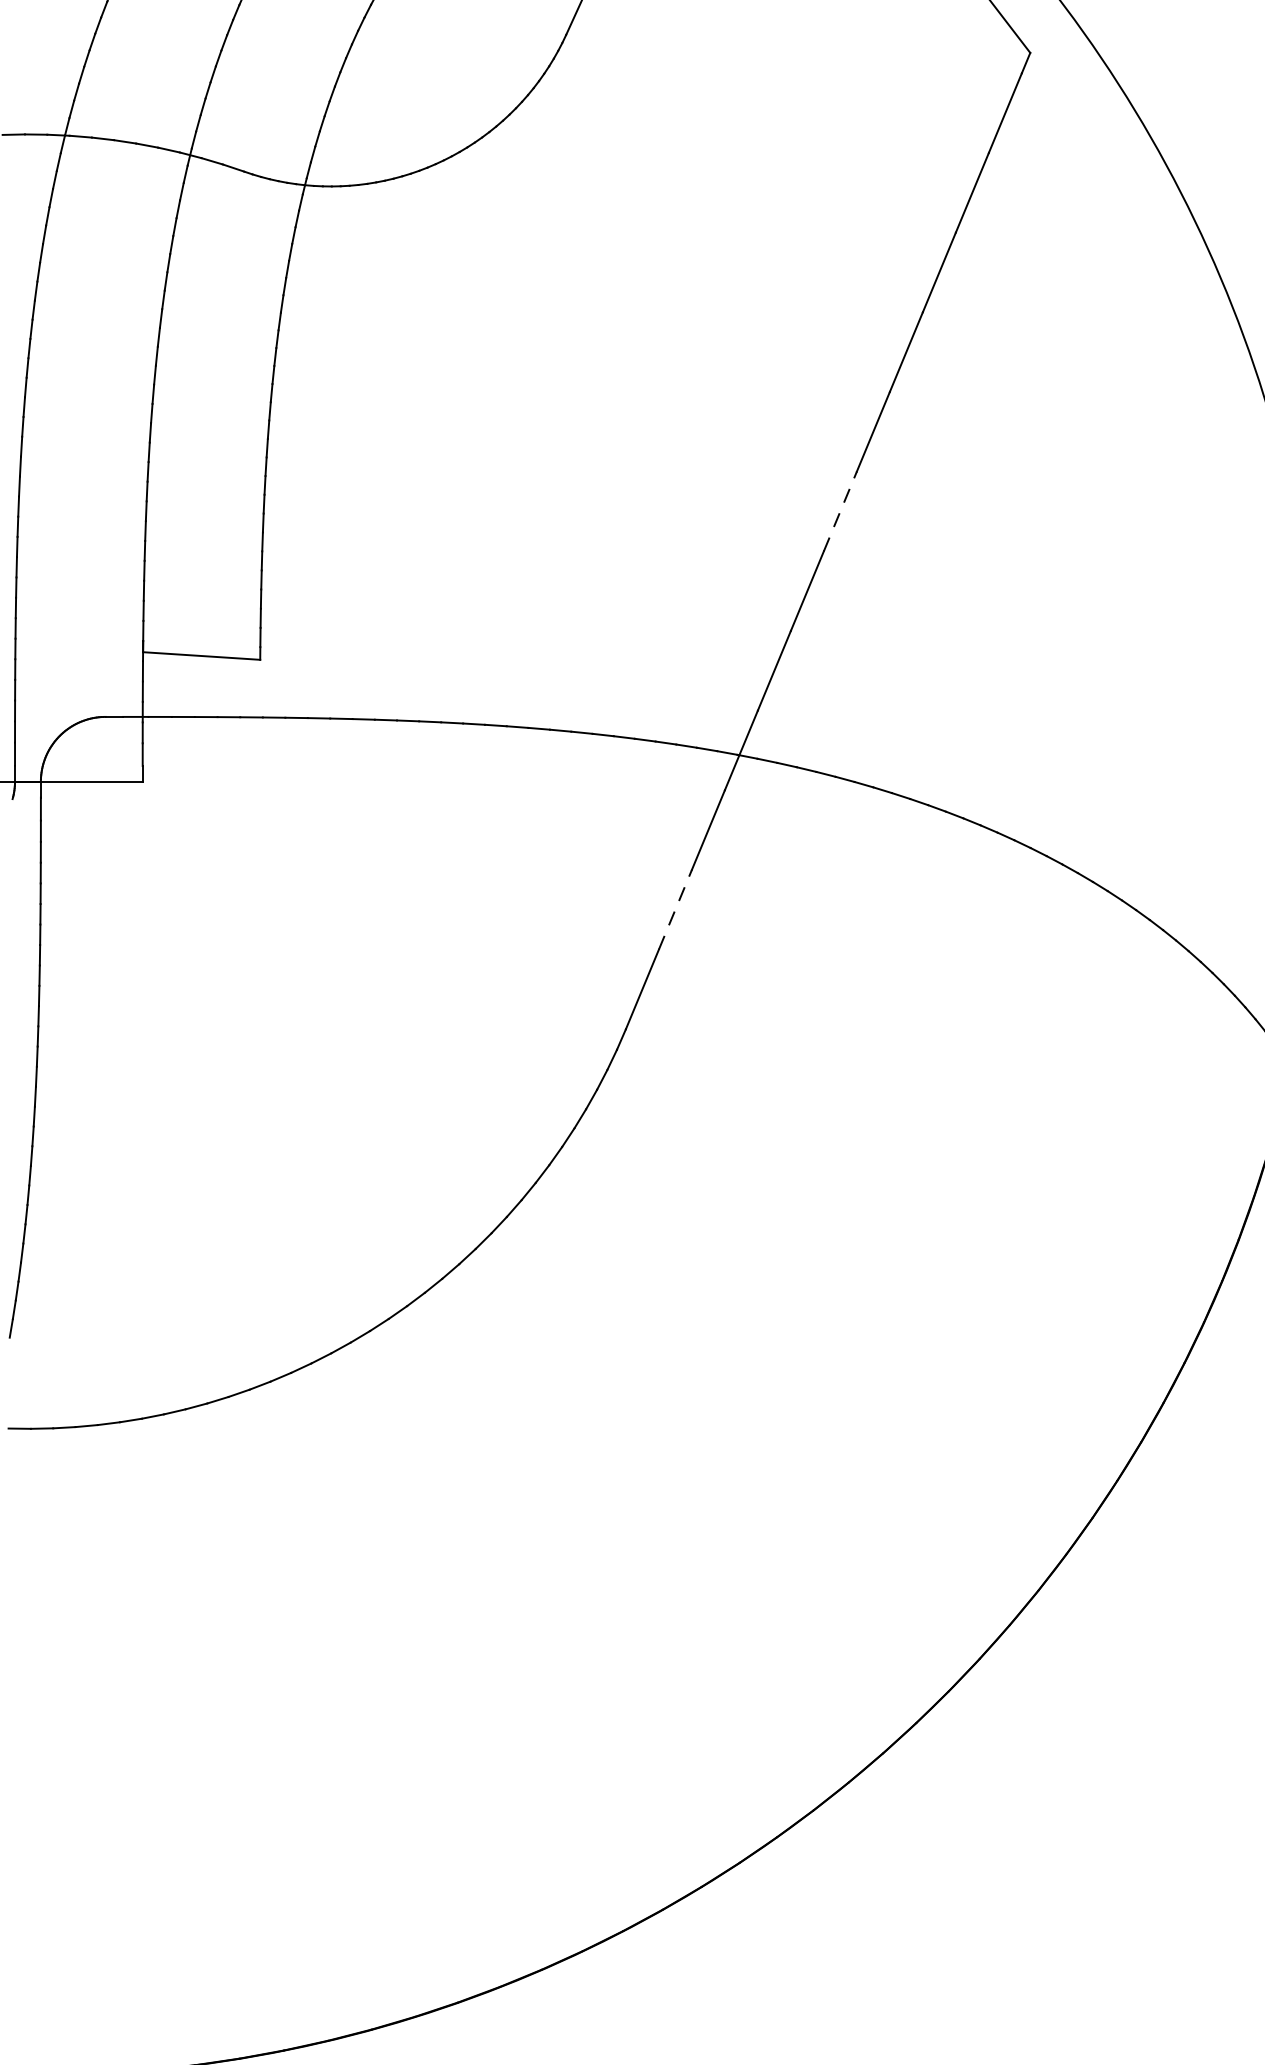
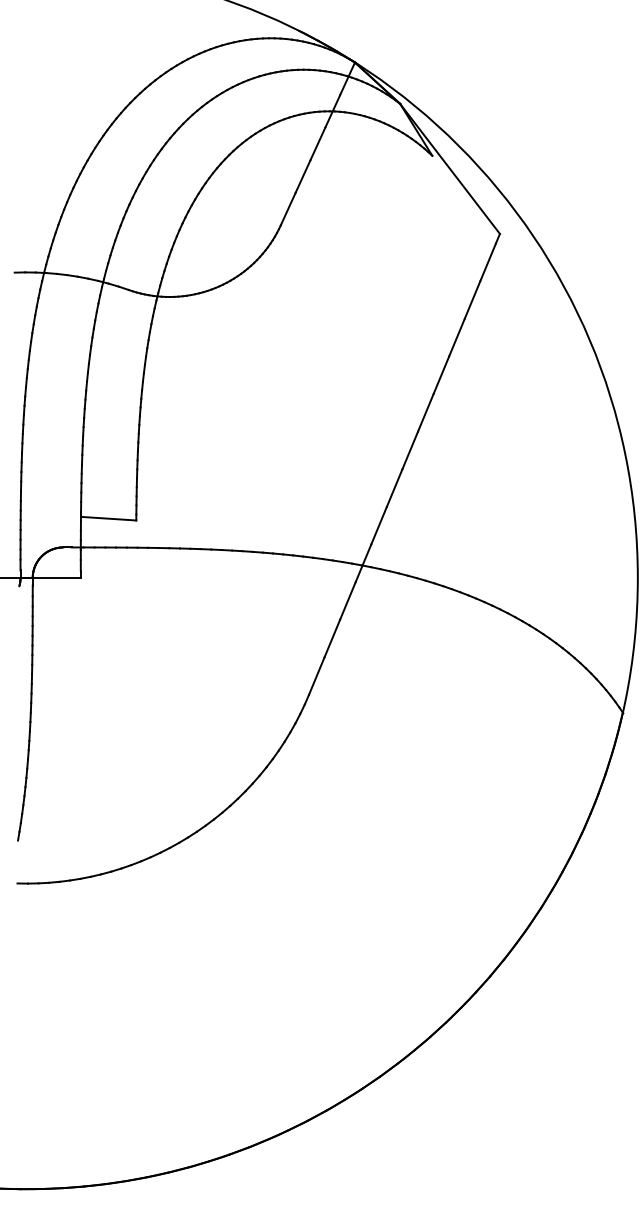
line: (840, 509) -> (410, 449), dashed -> solid
line: (675, 909) -> (332, 638), dashed -> solid

